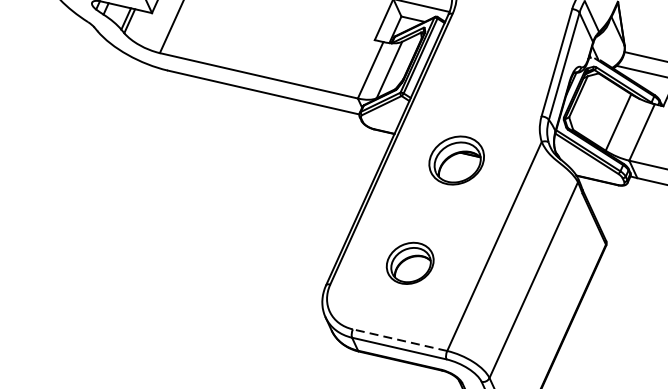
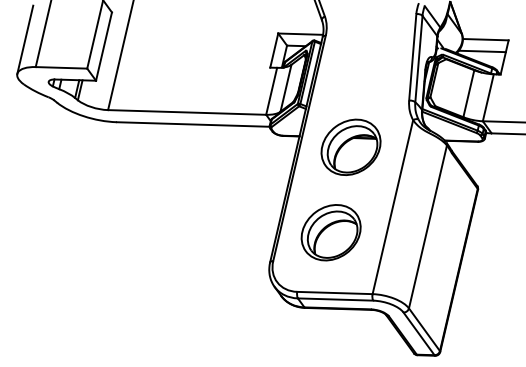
part: (456, 159) -> (350, 146), size x1.43
part: (409, 262) -> (330, 232), size x1.67
line: (399, 340) -> (334, 293), dashed -> solid

